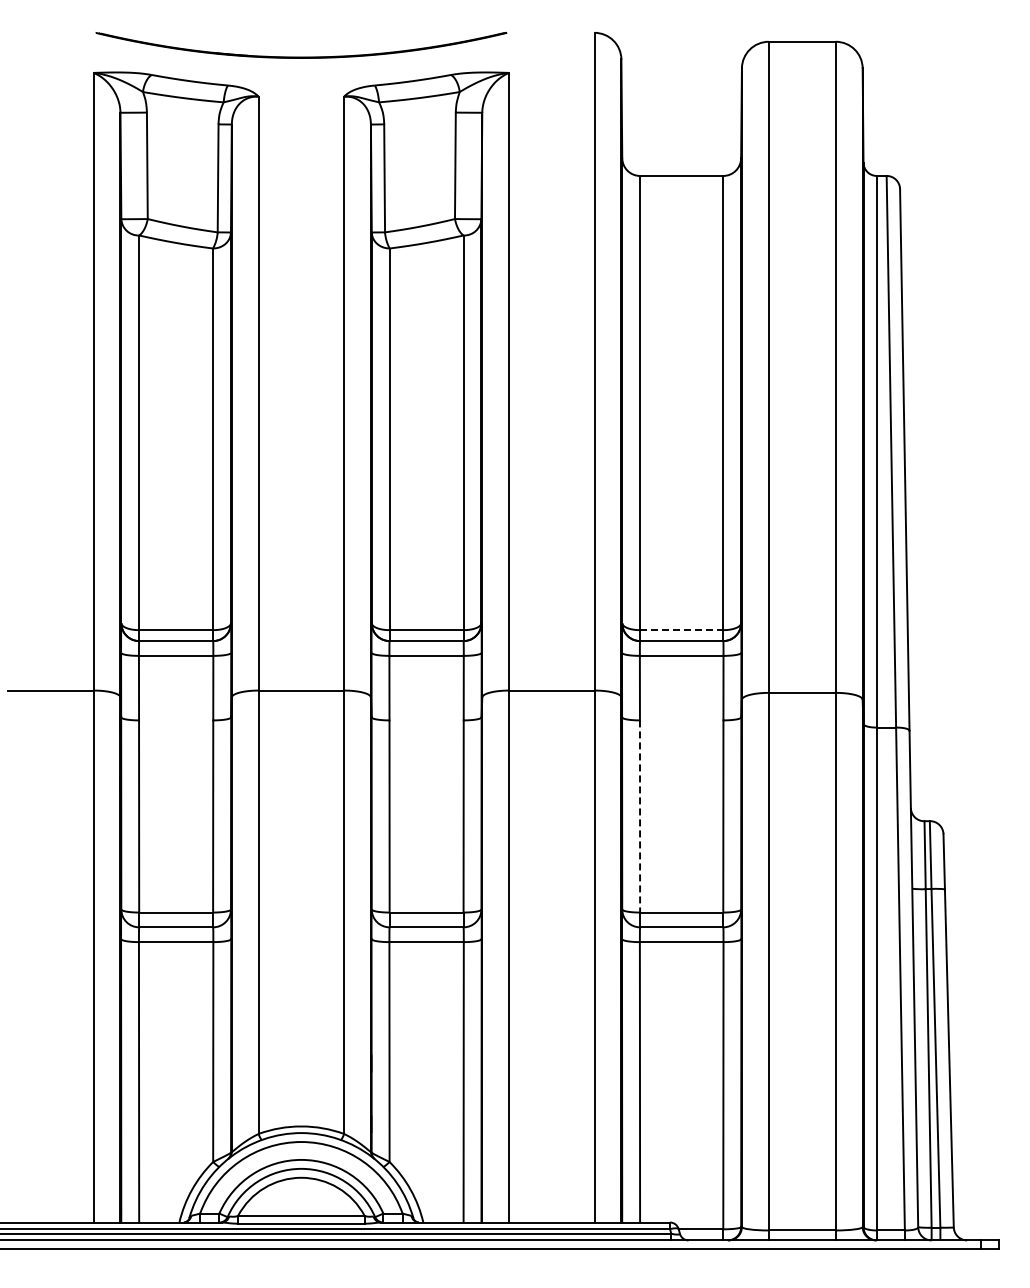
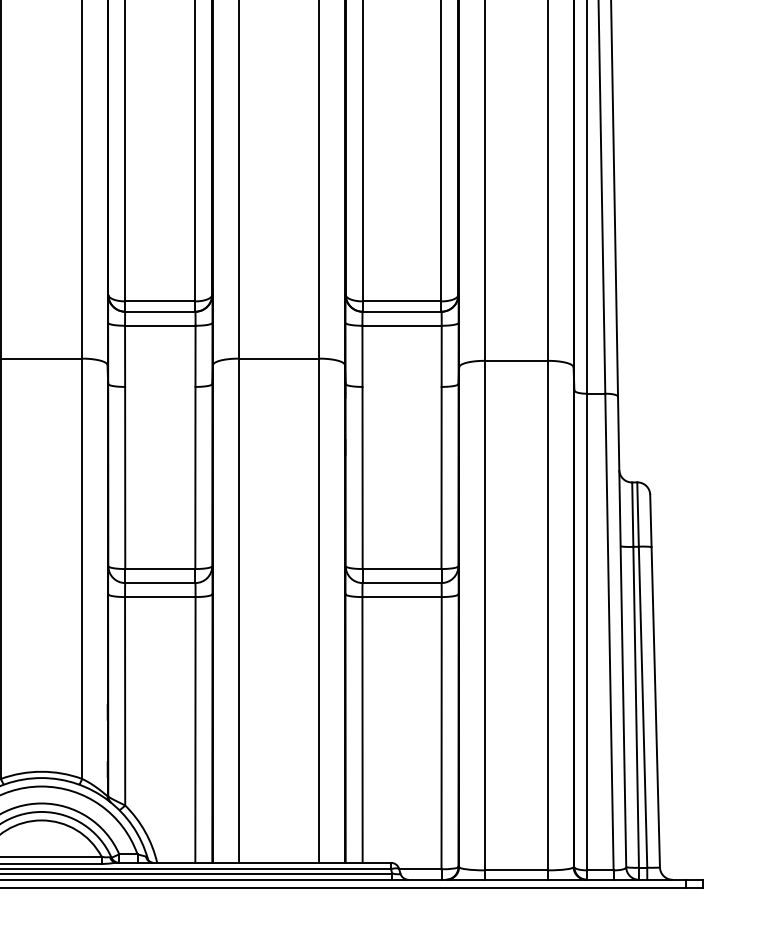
line: (681, 630) -> (401, 301), dashed -> solid
line: (640, 816) -> (363, 478), dashed -> solid

